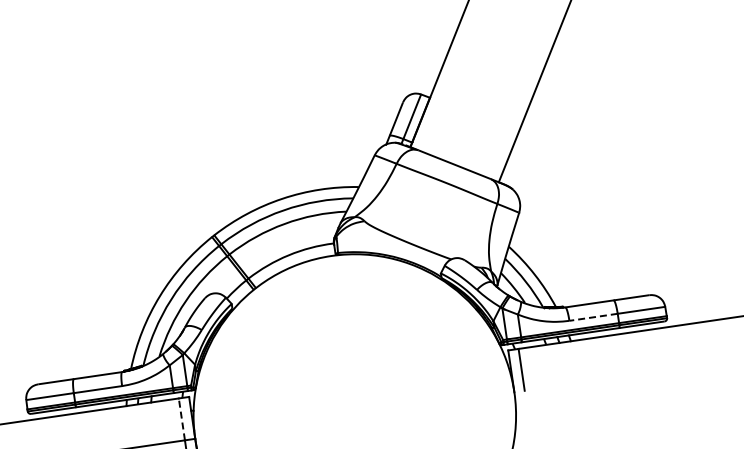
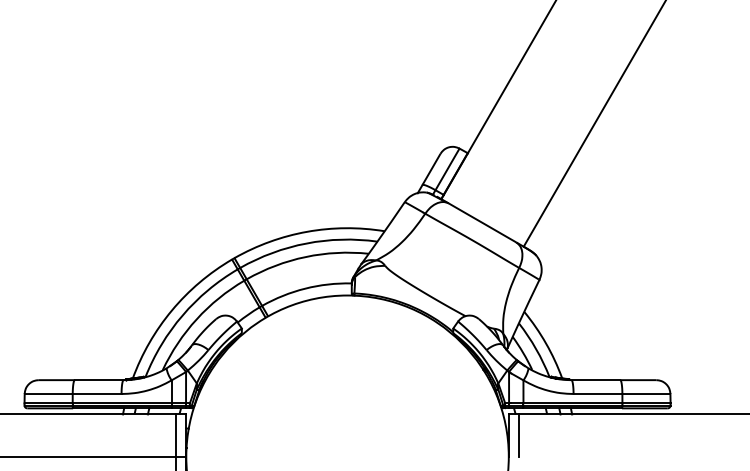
line: (593, 317) -> (597, 394), dashed -> solid
line: (181, 419) -> (175, 435), dashed -> solid

